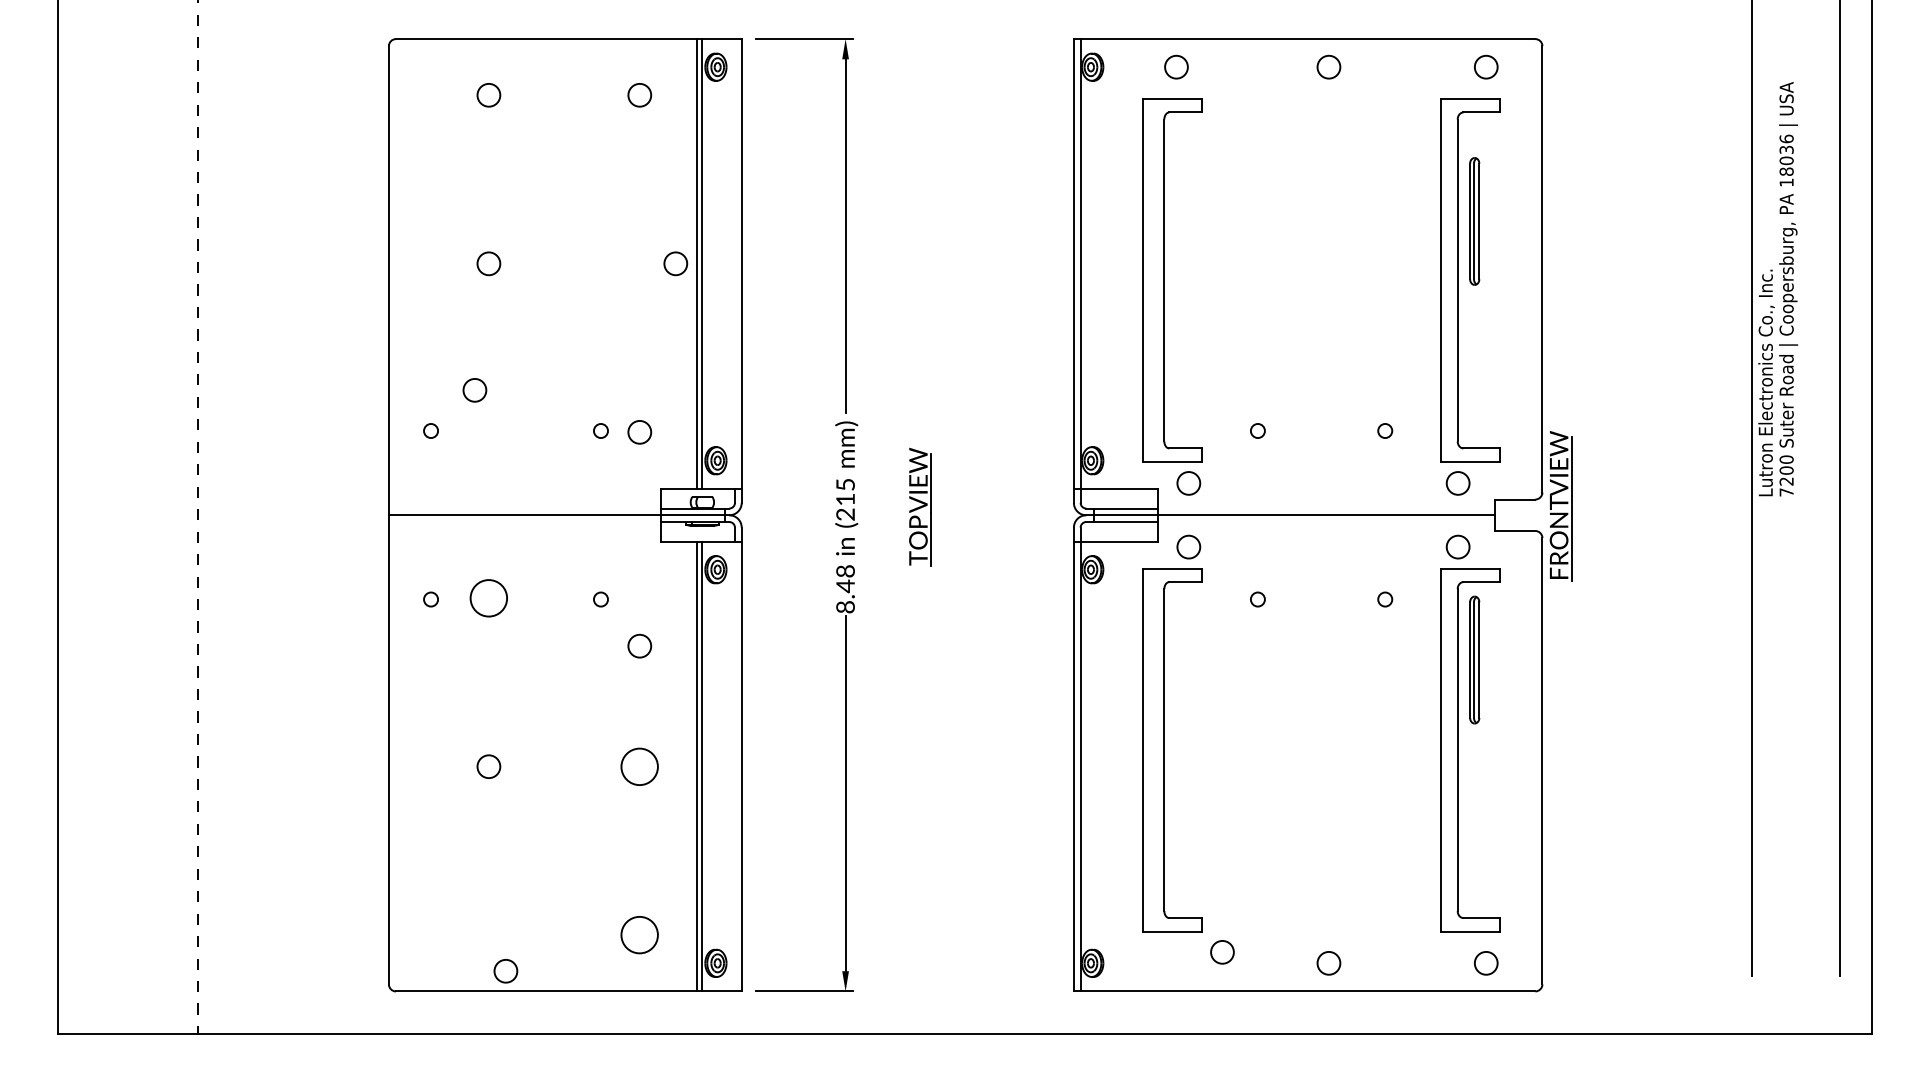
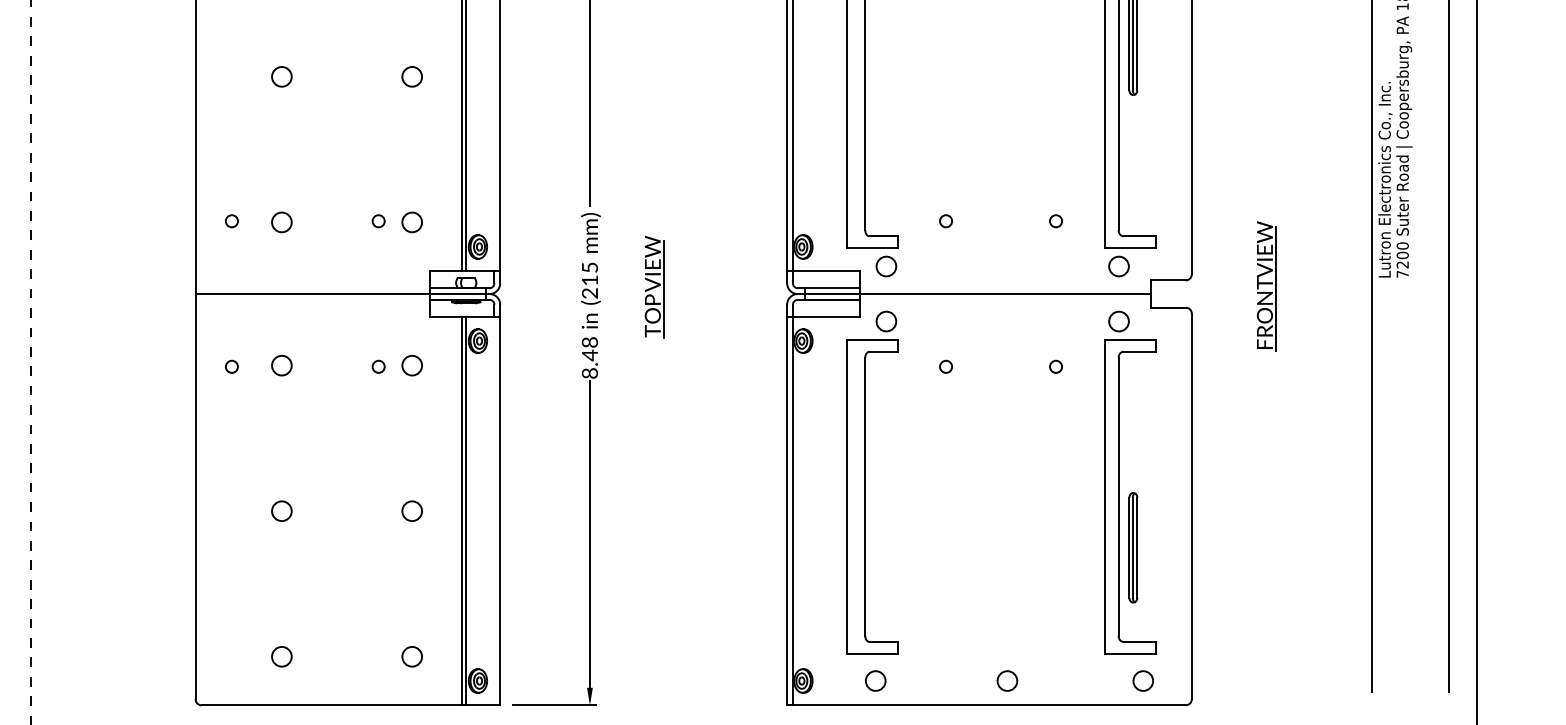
circle: (675, 263) -> (411, 76), moved
circle: (474, 390) -> (281, 222), moved
part: (1560, 506) -> (1266, 286), moved
circle: (488, 597) -> (281, 365), size x0.62
circle: (639, 645) -> (411, 365), moved
part: (1474, 659) -> (1133, 547), moved
circle: (639, 766) -> (411, 511), size x0.62
circle: (639, 935) -> (411, 656), size x0.62
circle: (1222, 952) -> (875, 681), moved
circle: (505, 971) -> (281, 656), moved

